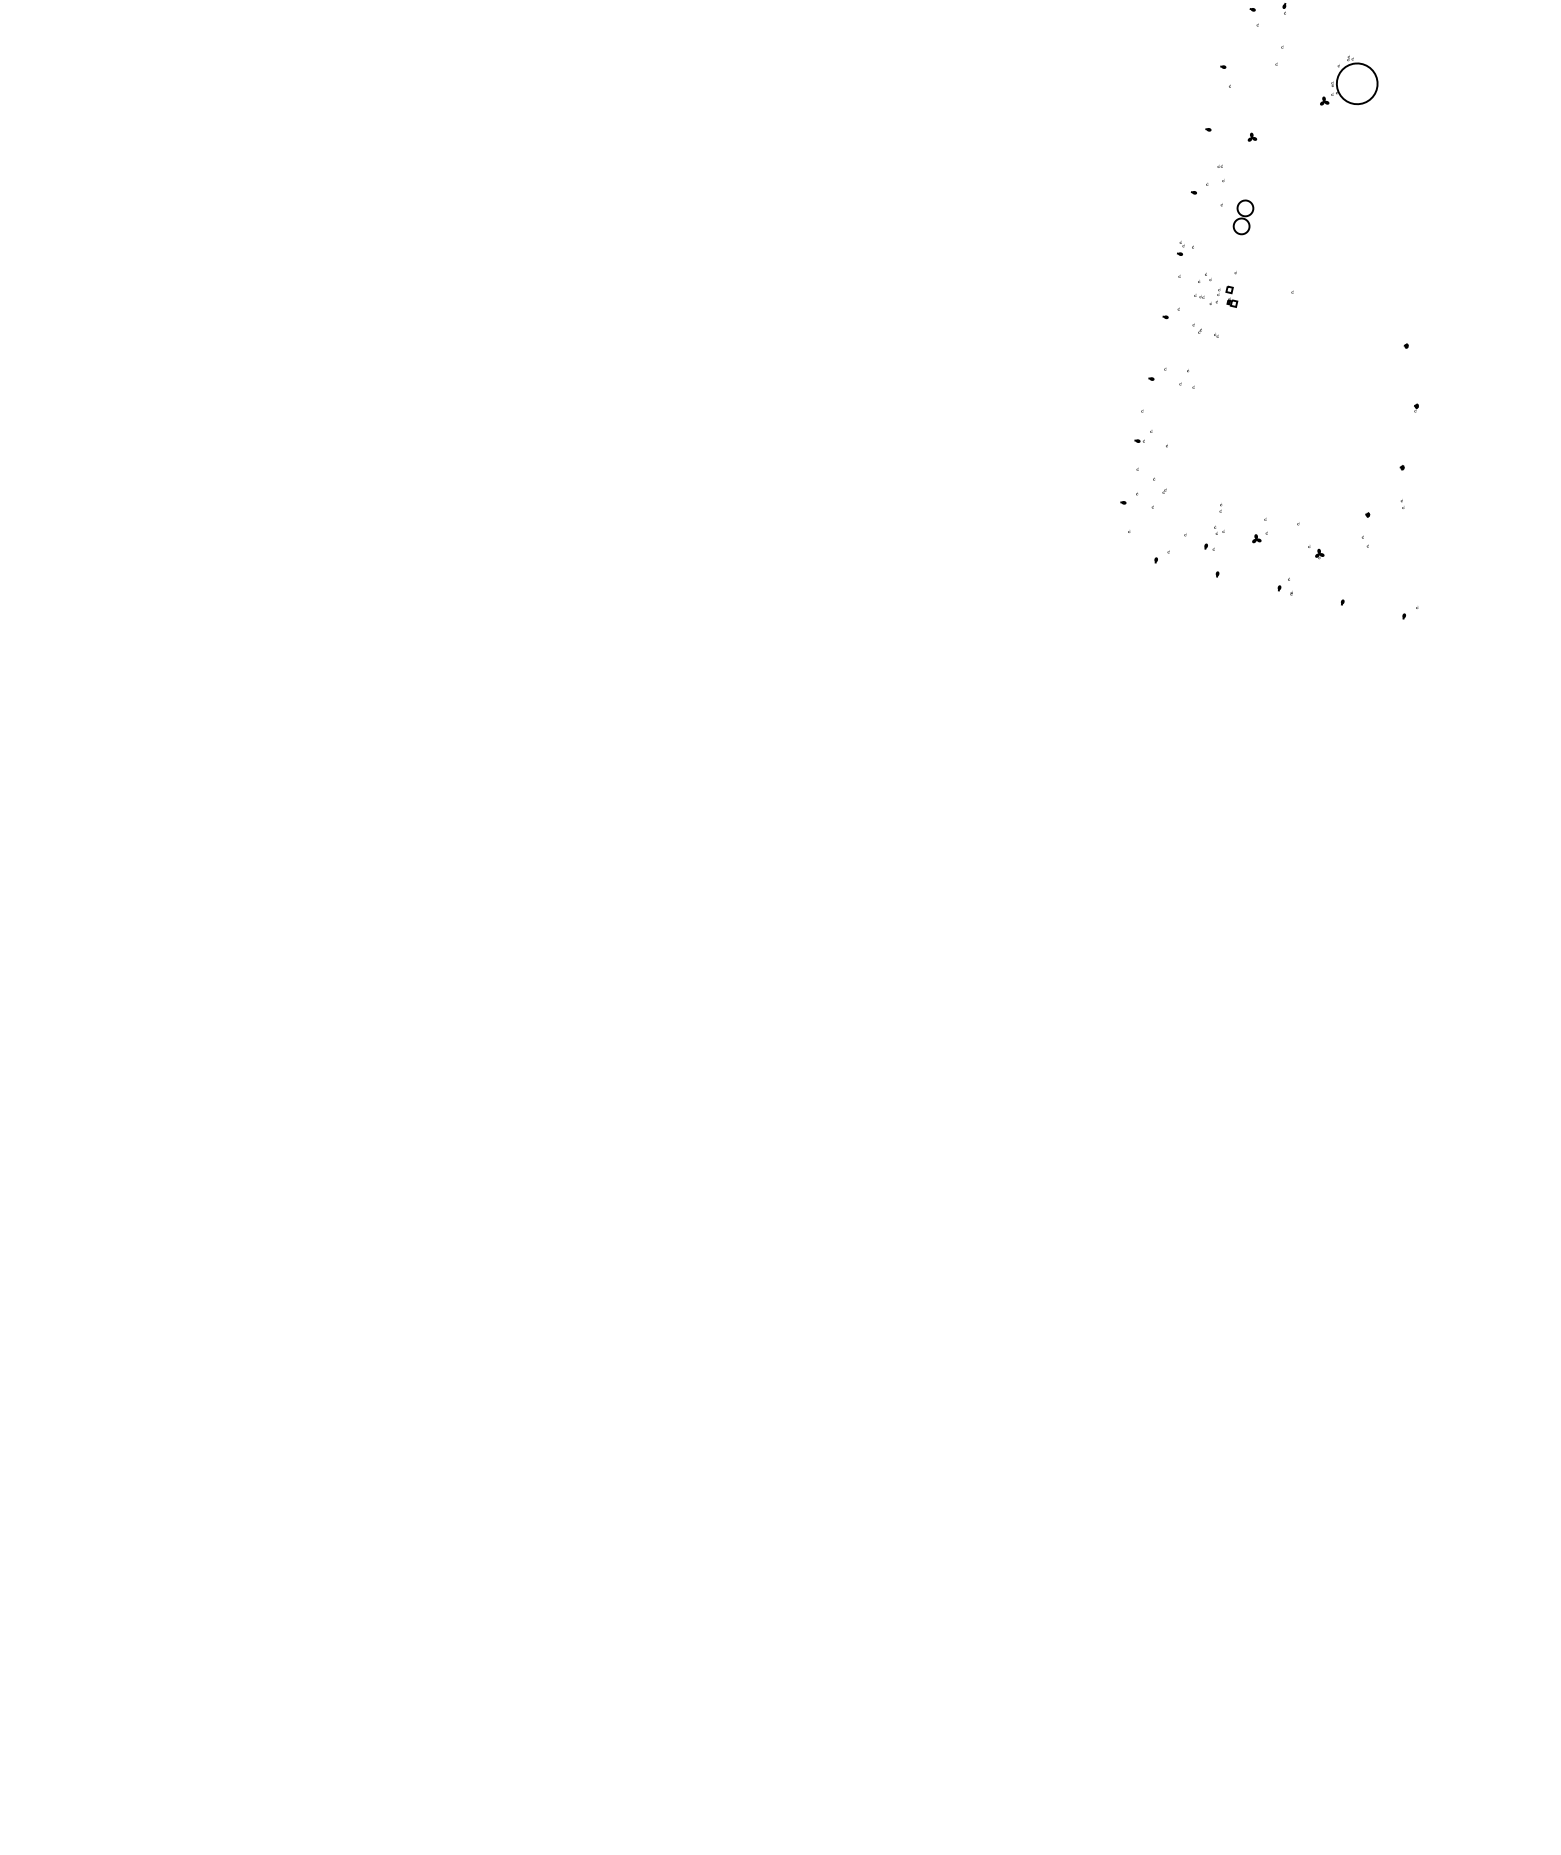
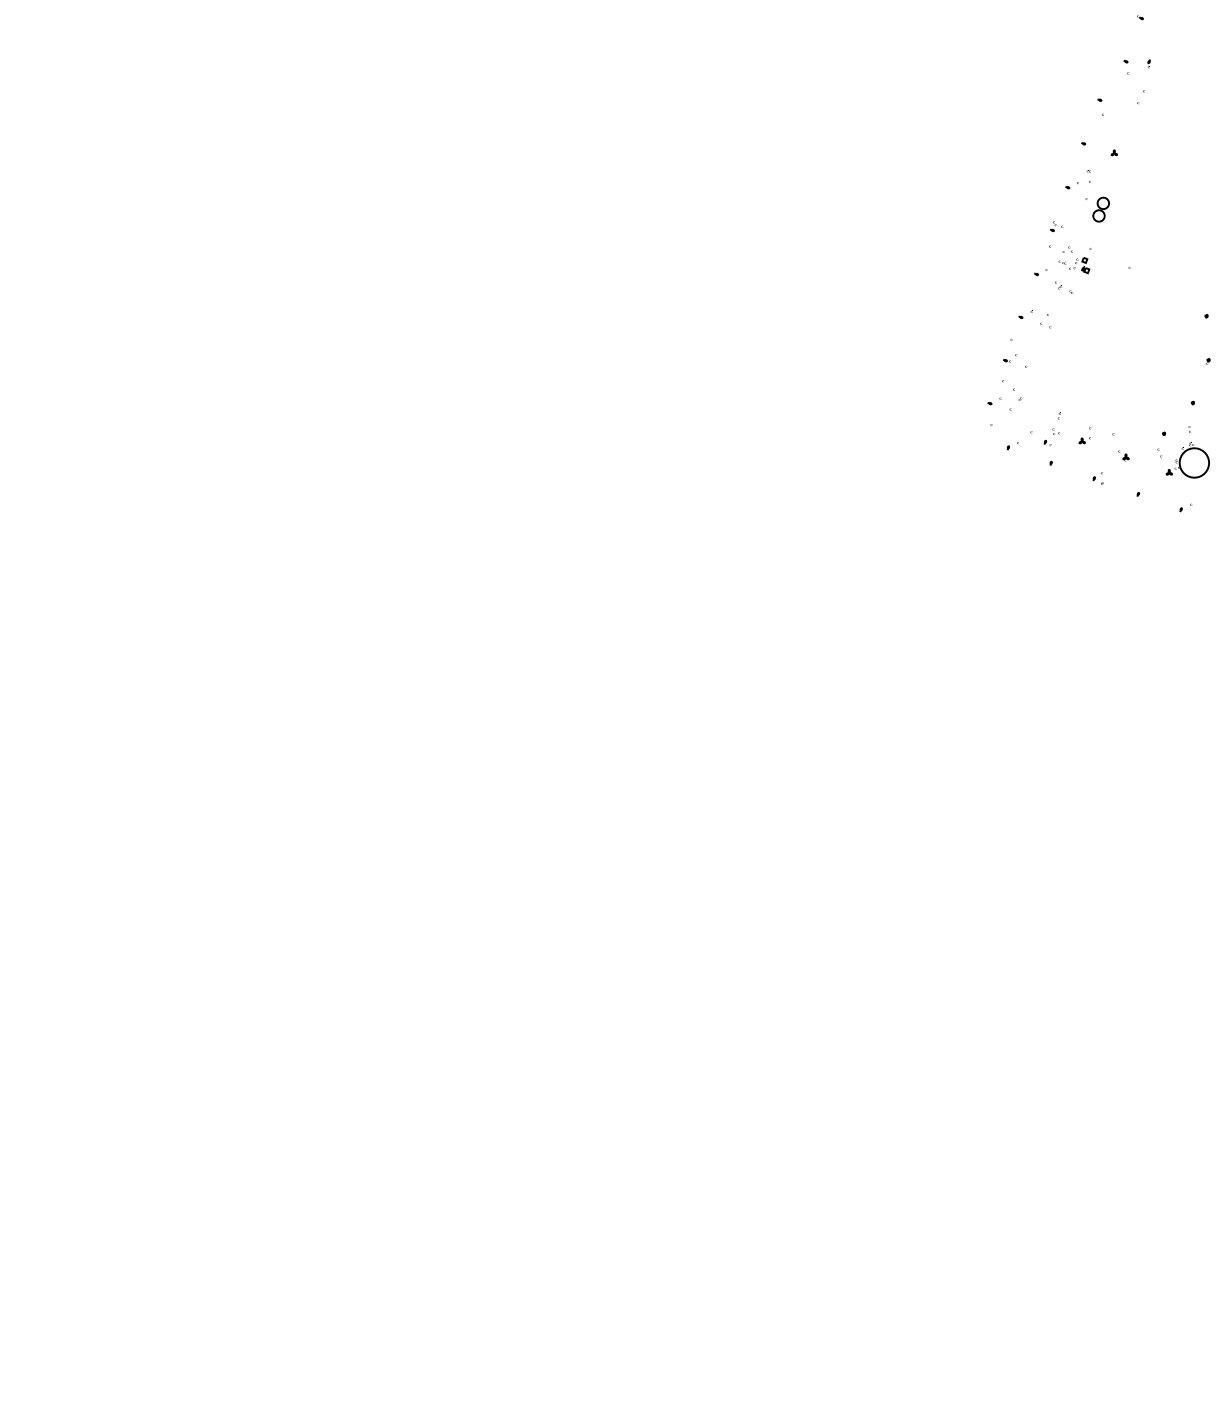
part: (1347, 81) -> (1187, 460), moved

